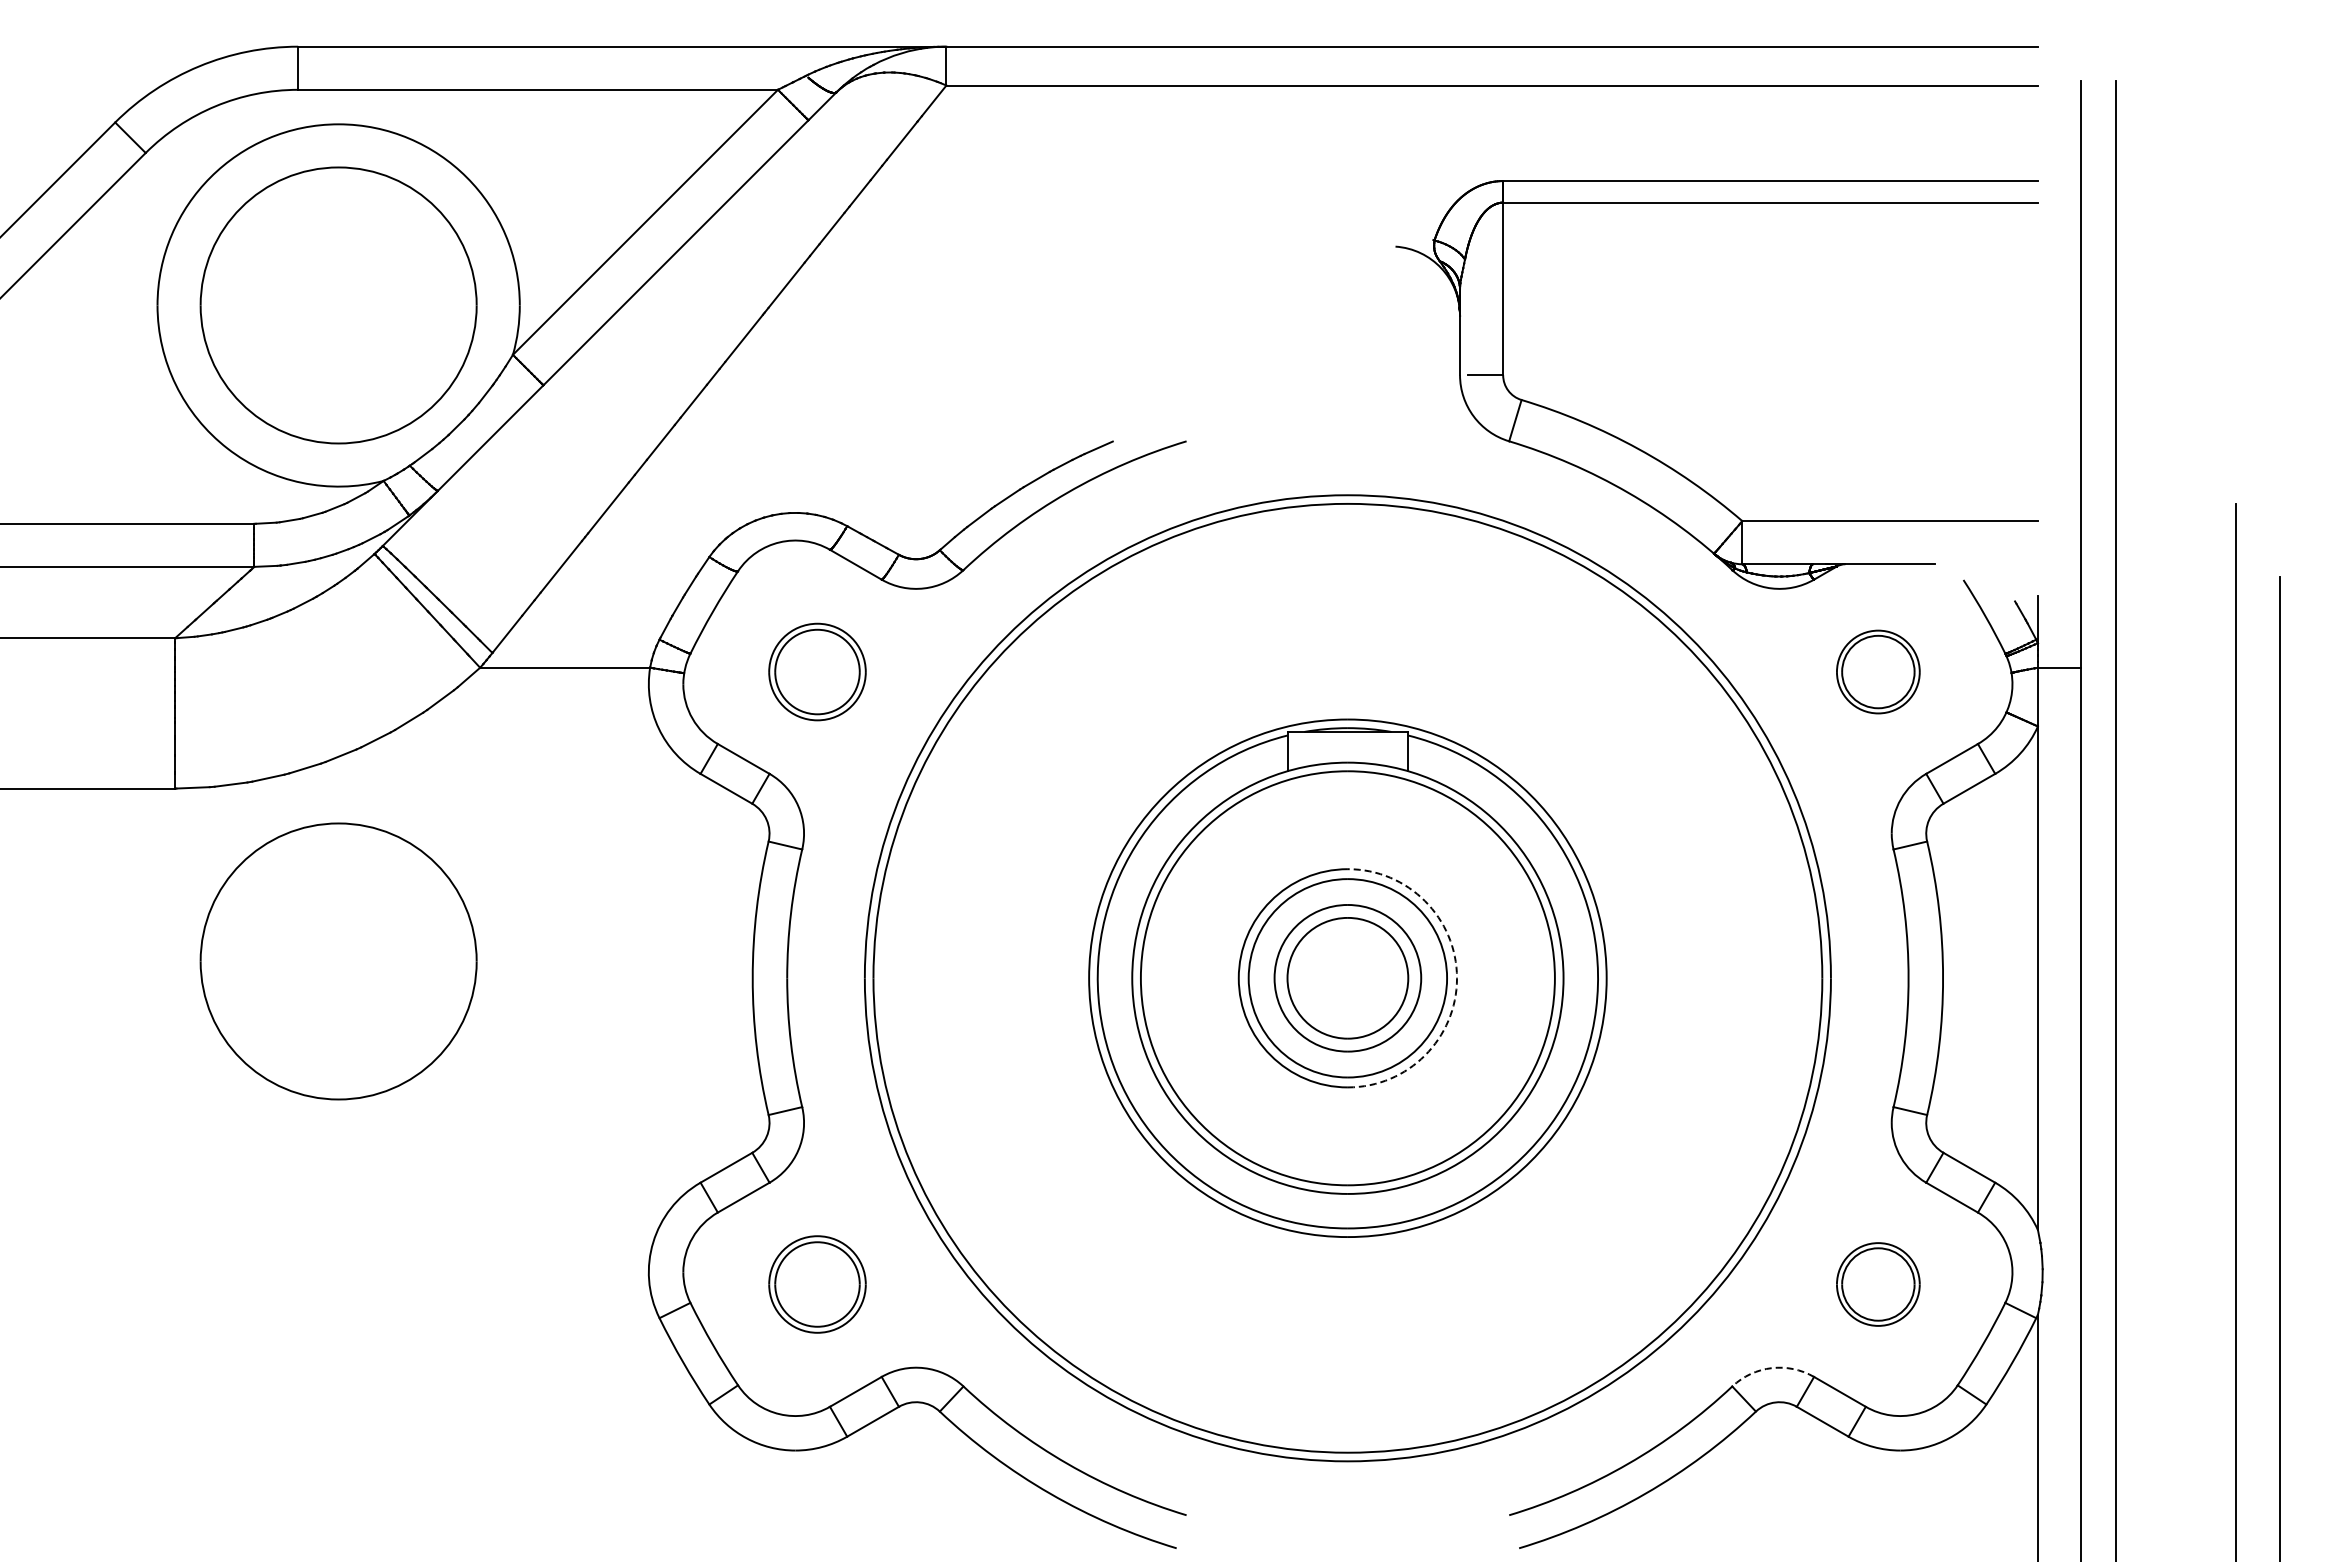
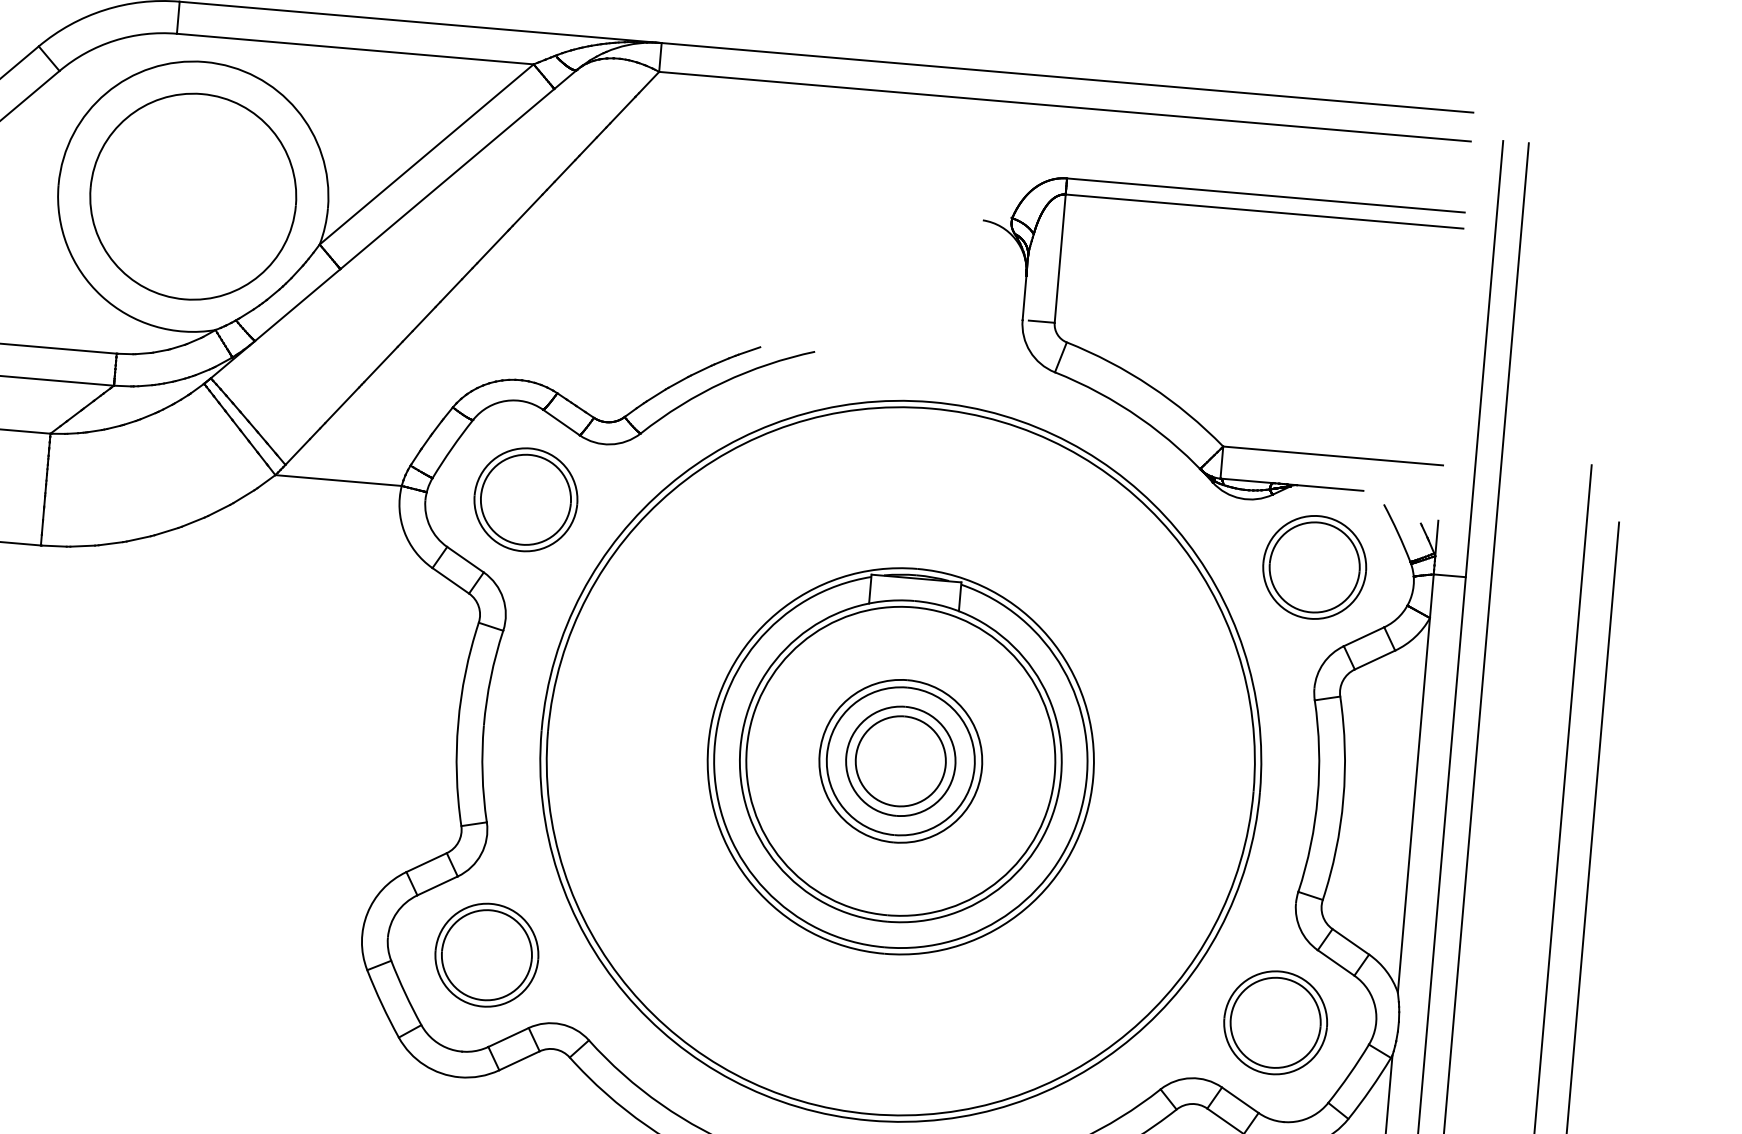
part: (817, 671) -> (525, 499), size x1.43
part: (1878, 671) -> (1314, 567), size x1.67
part: (338, 961) -> (151, 684), removed
arc: (1457, 978) -> (982, 768), dashed -> solid
part: (817, 1284) -> (486, 955), size x1.43
part: (1878, 1284) -> (1275, 1022), size x1.67
arc: (1771, 1368) -> (1190, 1078), dashed -> solid

